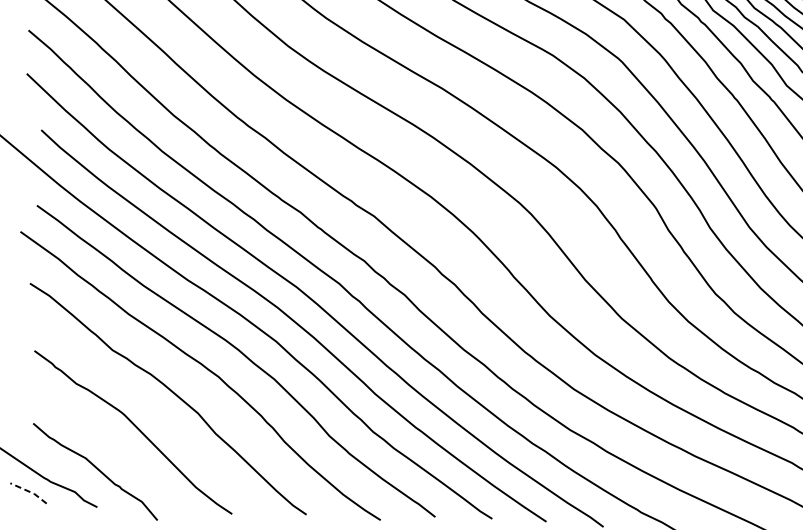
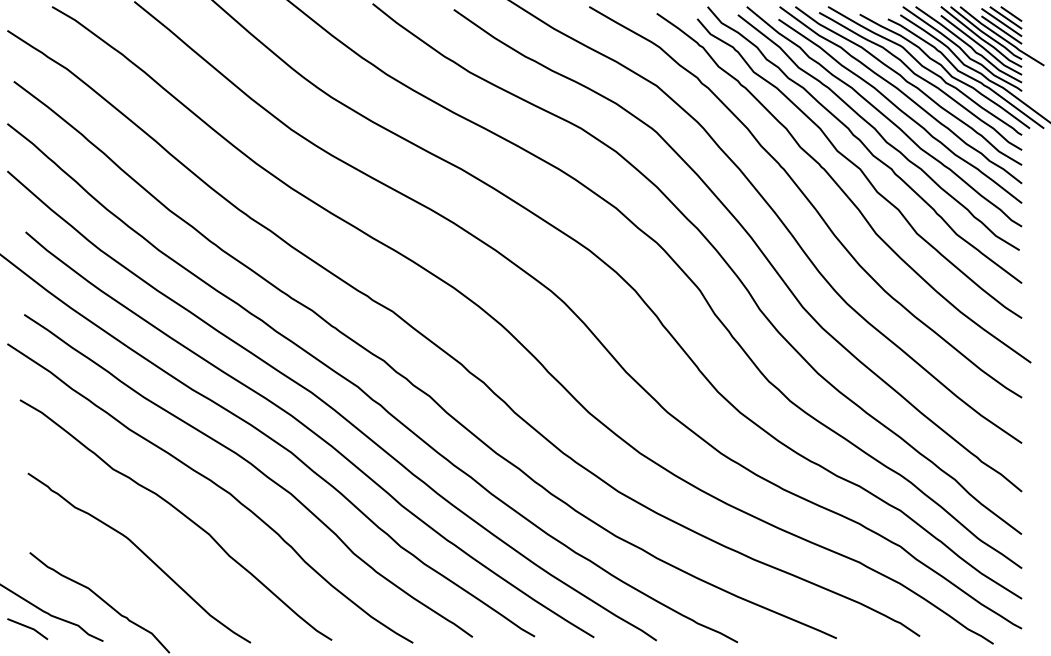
line: (30, 491) -> (29, 627), dashed -> solid

